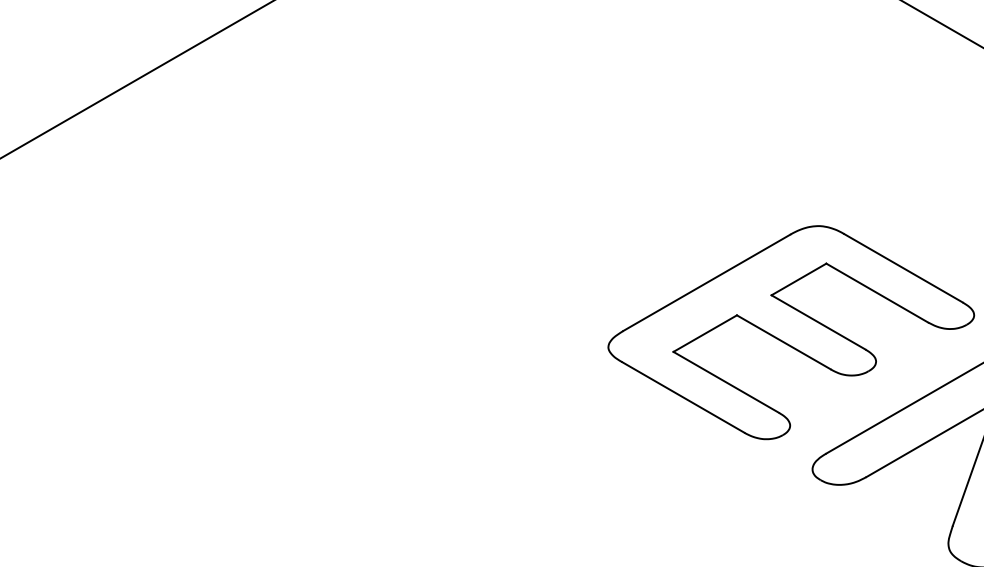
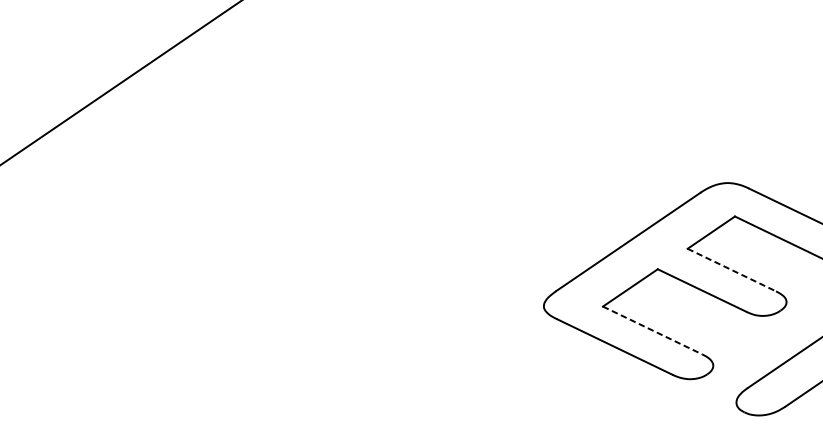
line: (818, 322) -> (731, 270), solid -> dashed
line: (726, 382) -> (652, 330), solid -> dashed

